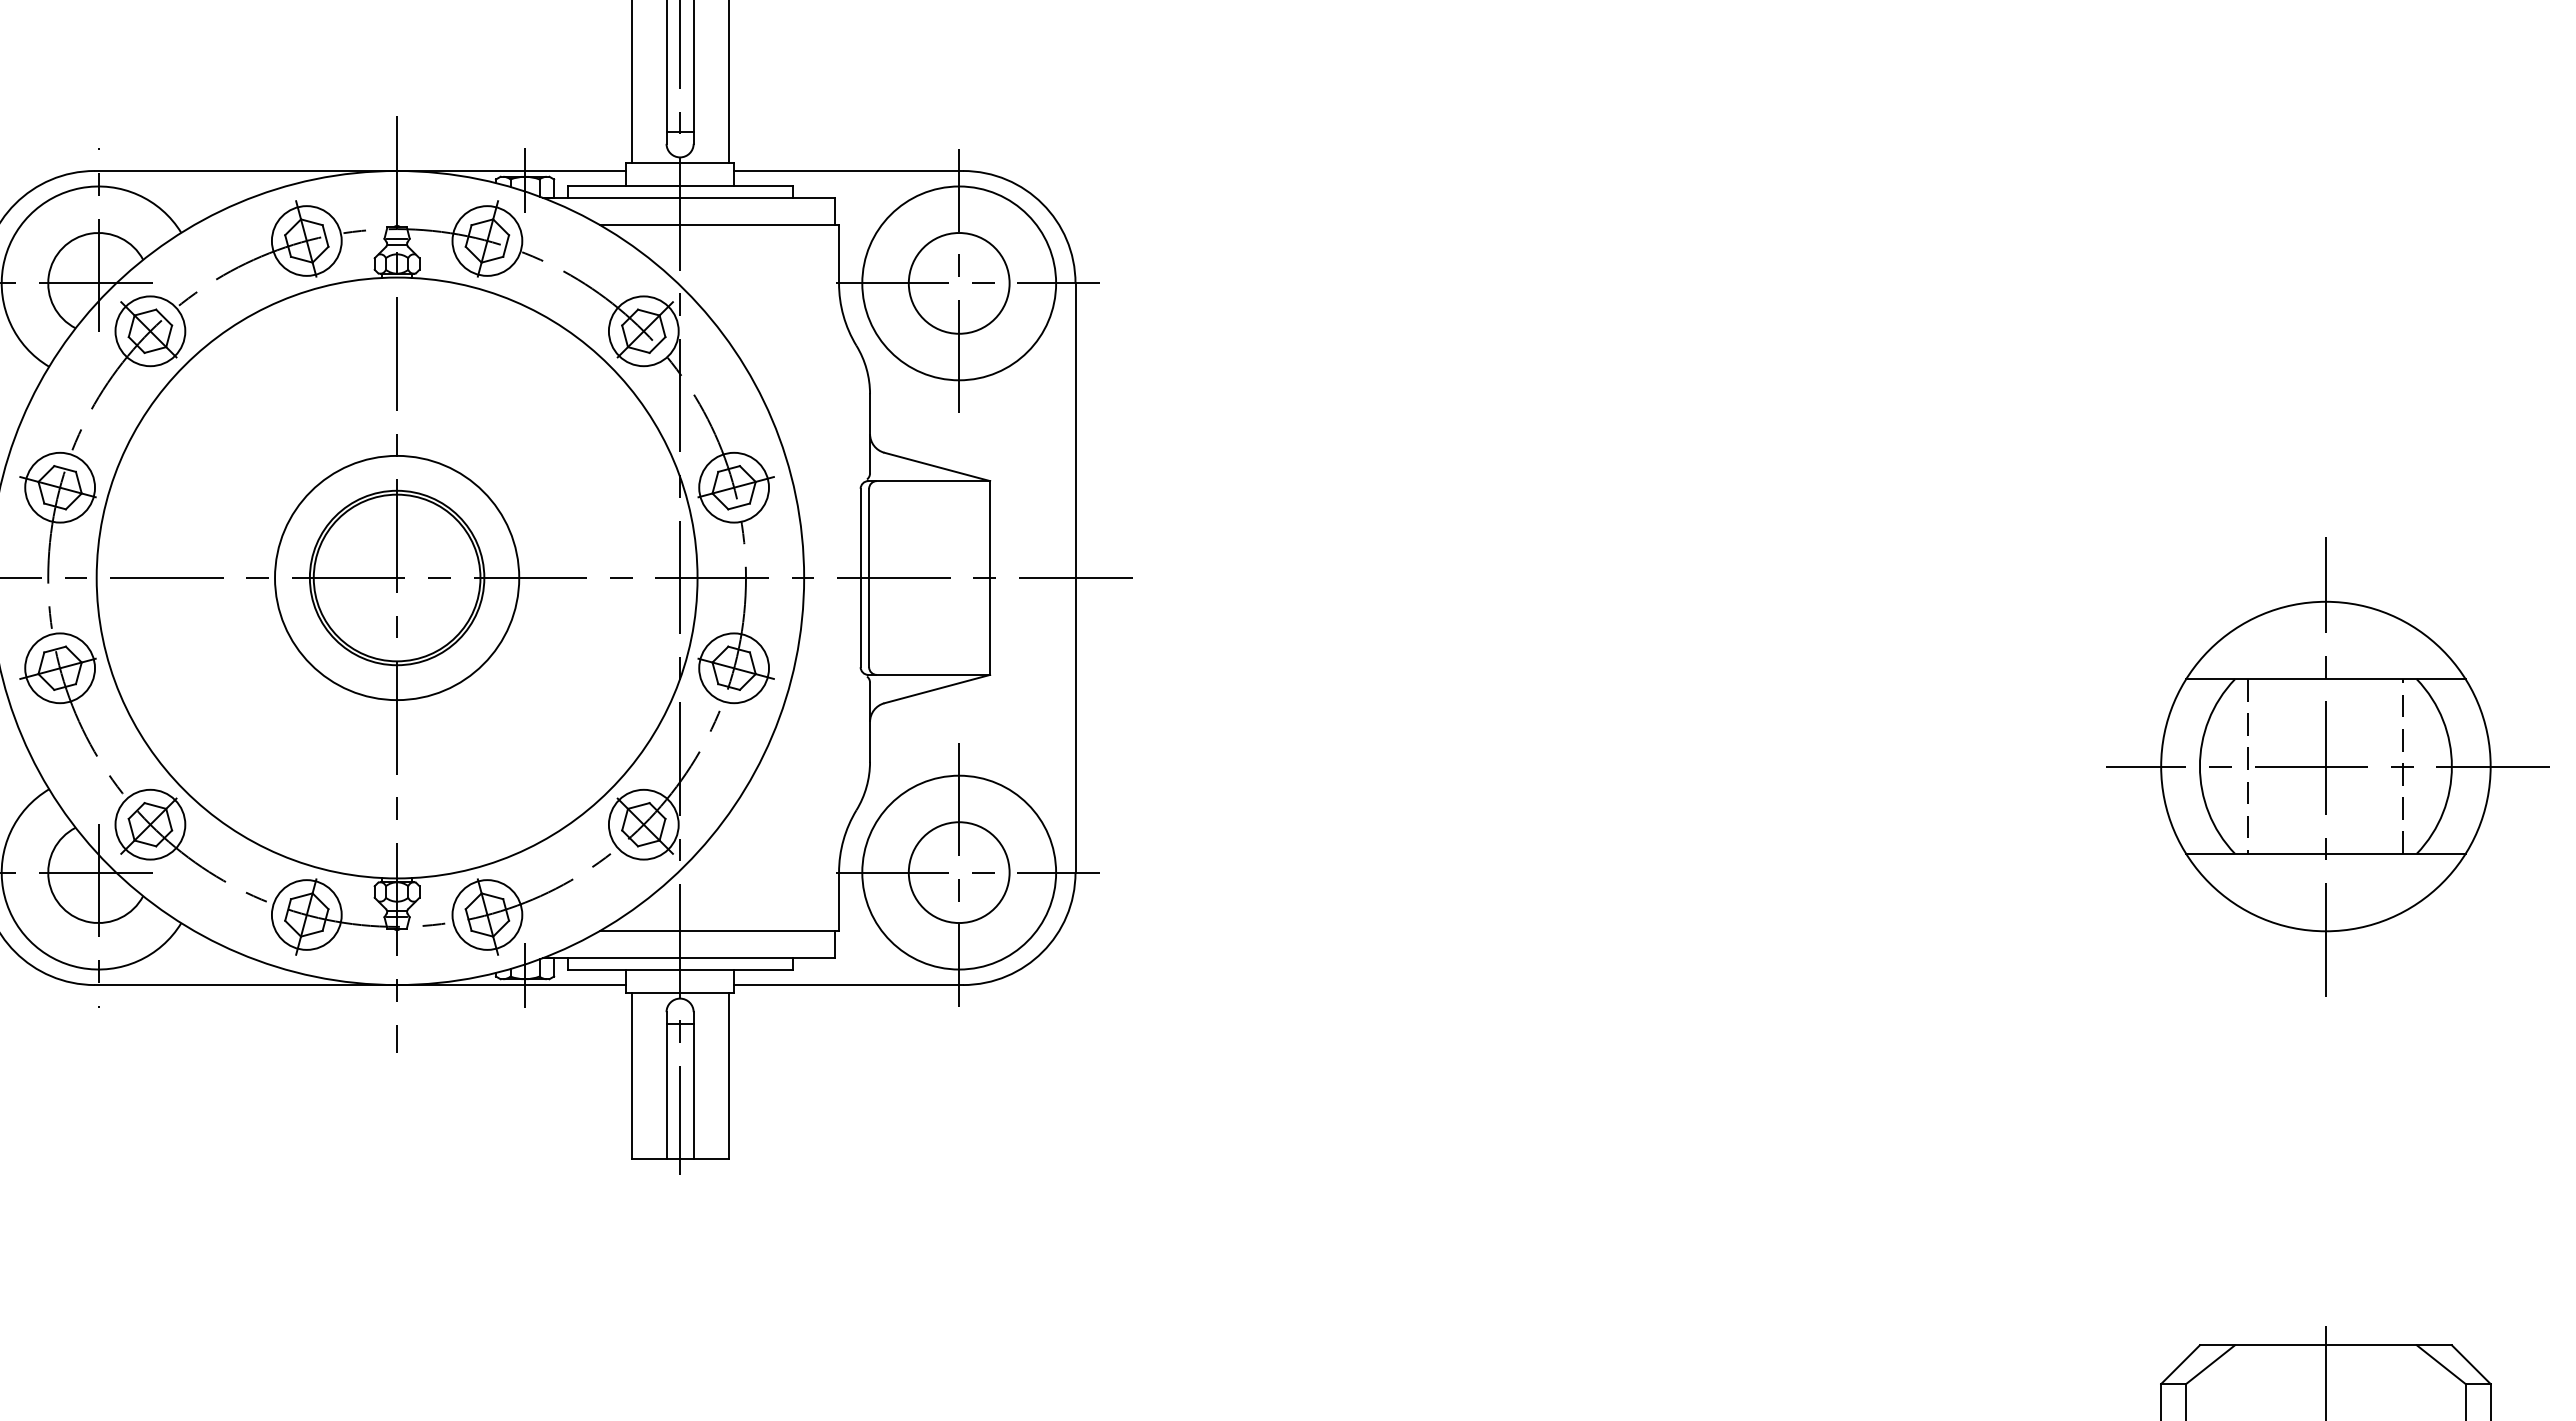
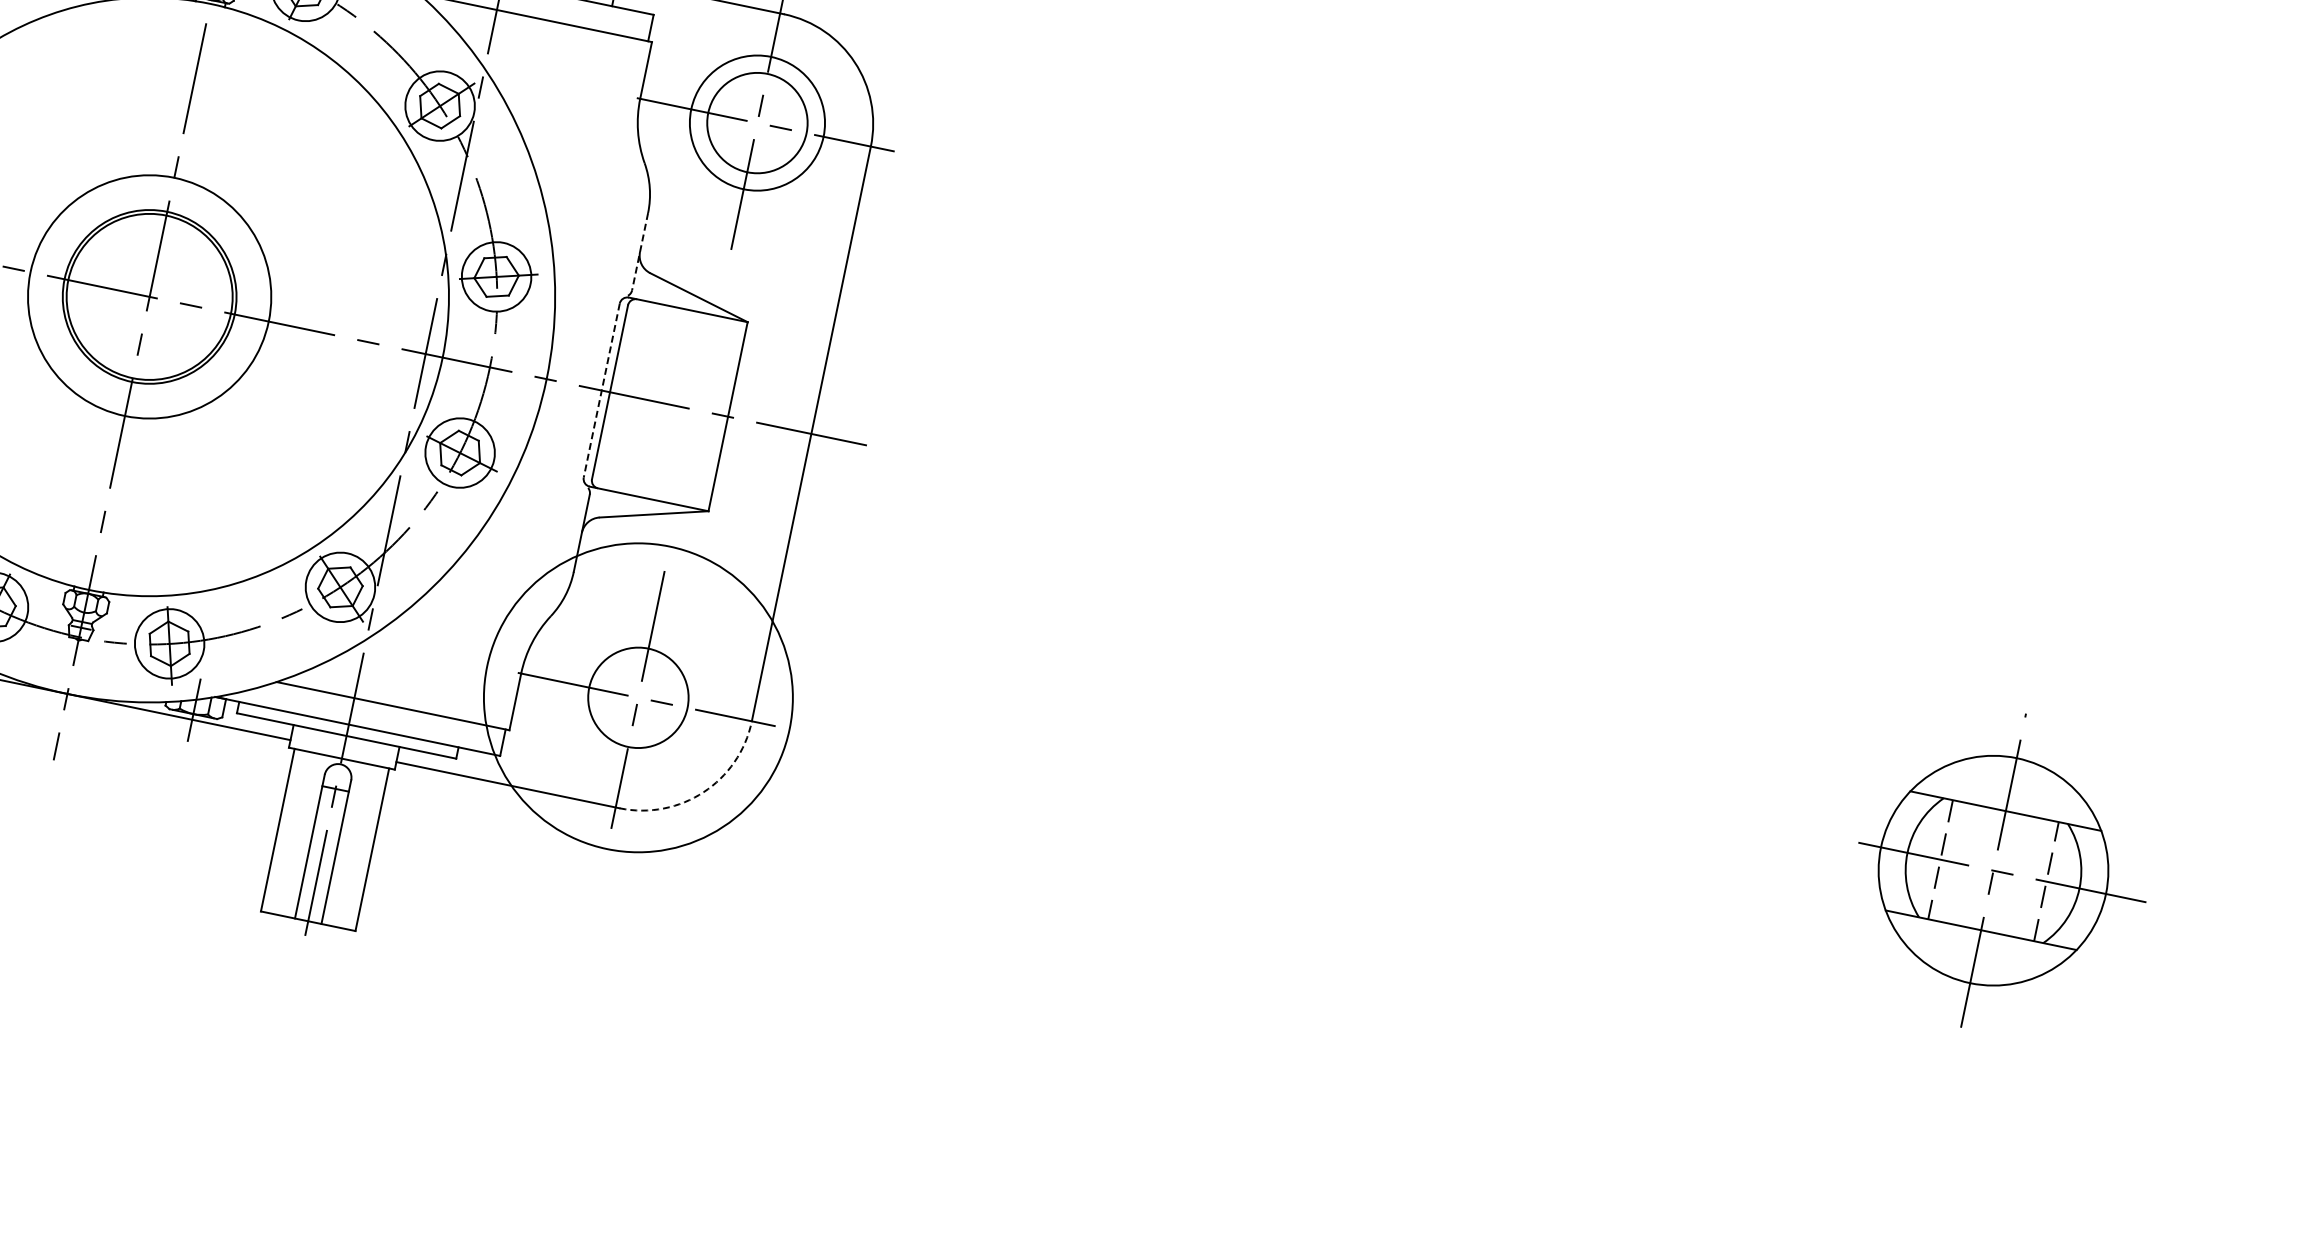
circle: (959, 283) -> (757, 123), size x0.7
line: (870, 433) -> (640, 251), solid -> dashed
line: (860, 578) -> (601, 390), solid -> dashed
part: (2327, 766) -> (1994, 870), size x0.7
circle: (959, 872) -> (638, 697), size x1.6
arc: (1042, 952) -> (703, 792), solid -> dashed

